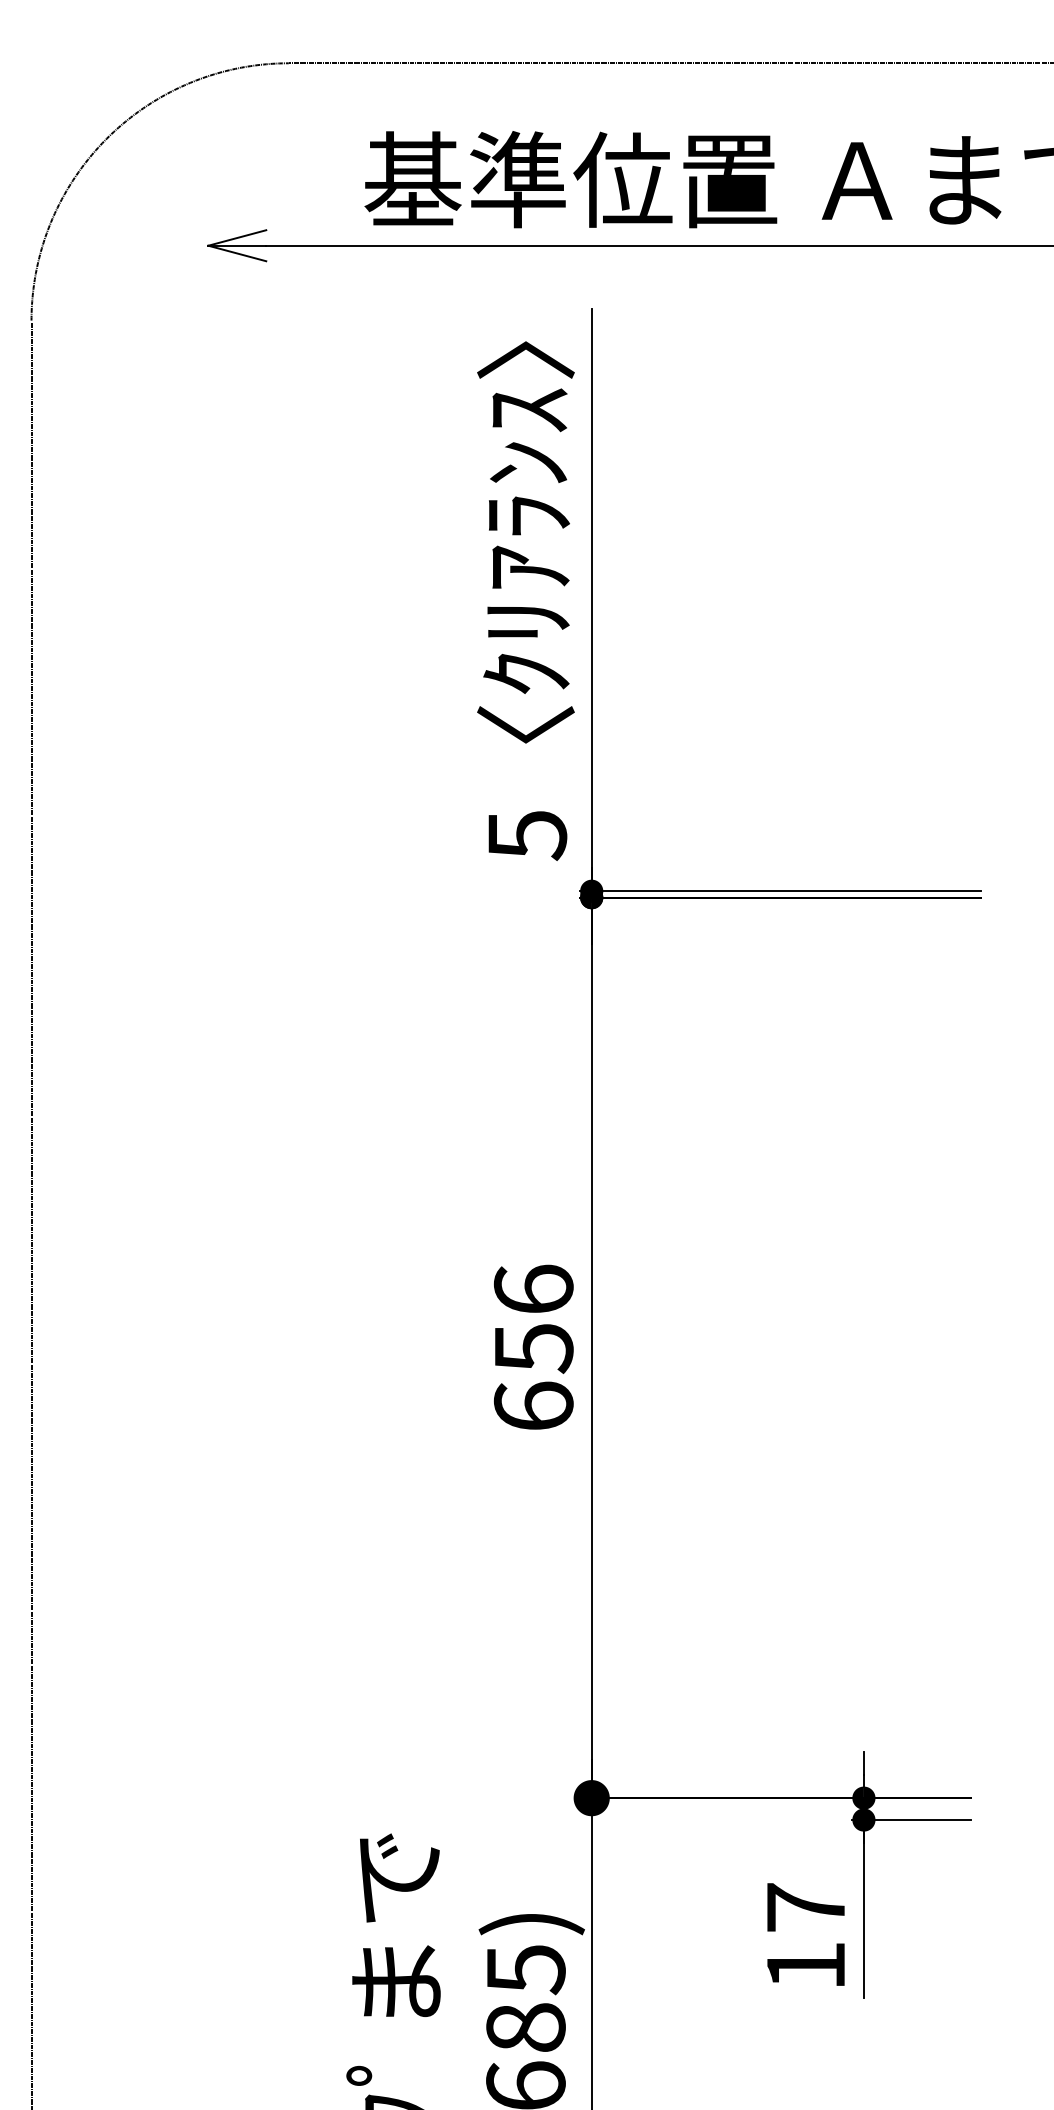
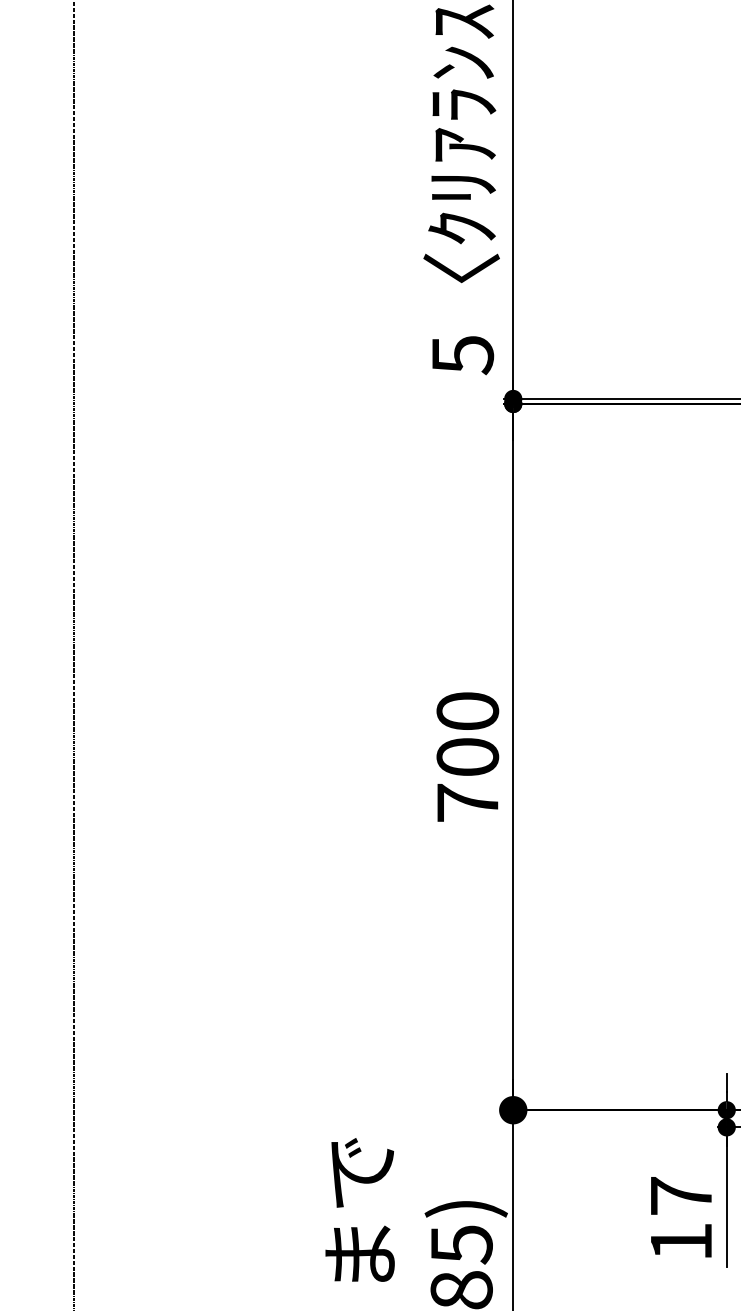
text: (533, 1347) -> (467, 756), 656 -> 700

